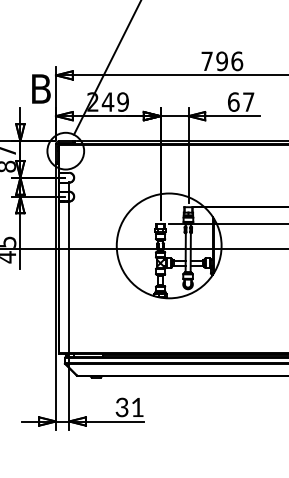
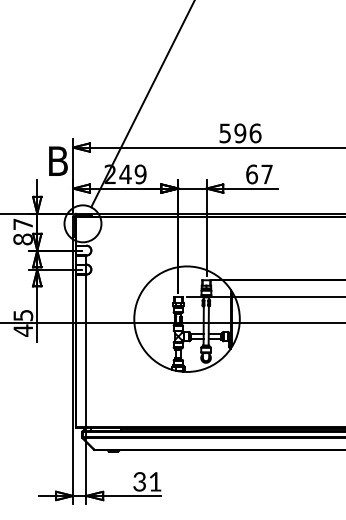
text: (206, 61) -> (224, 133), 796 -> 596

